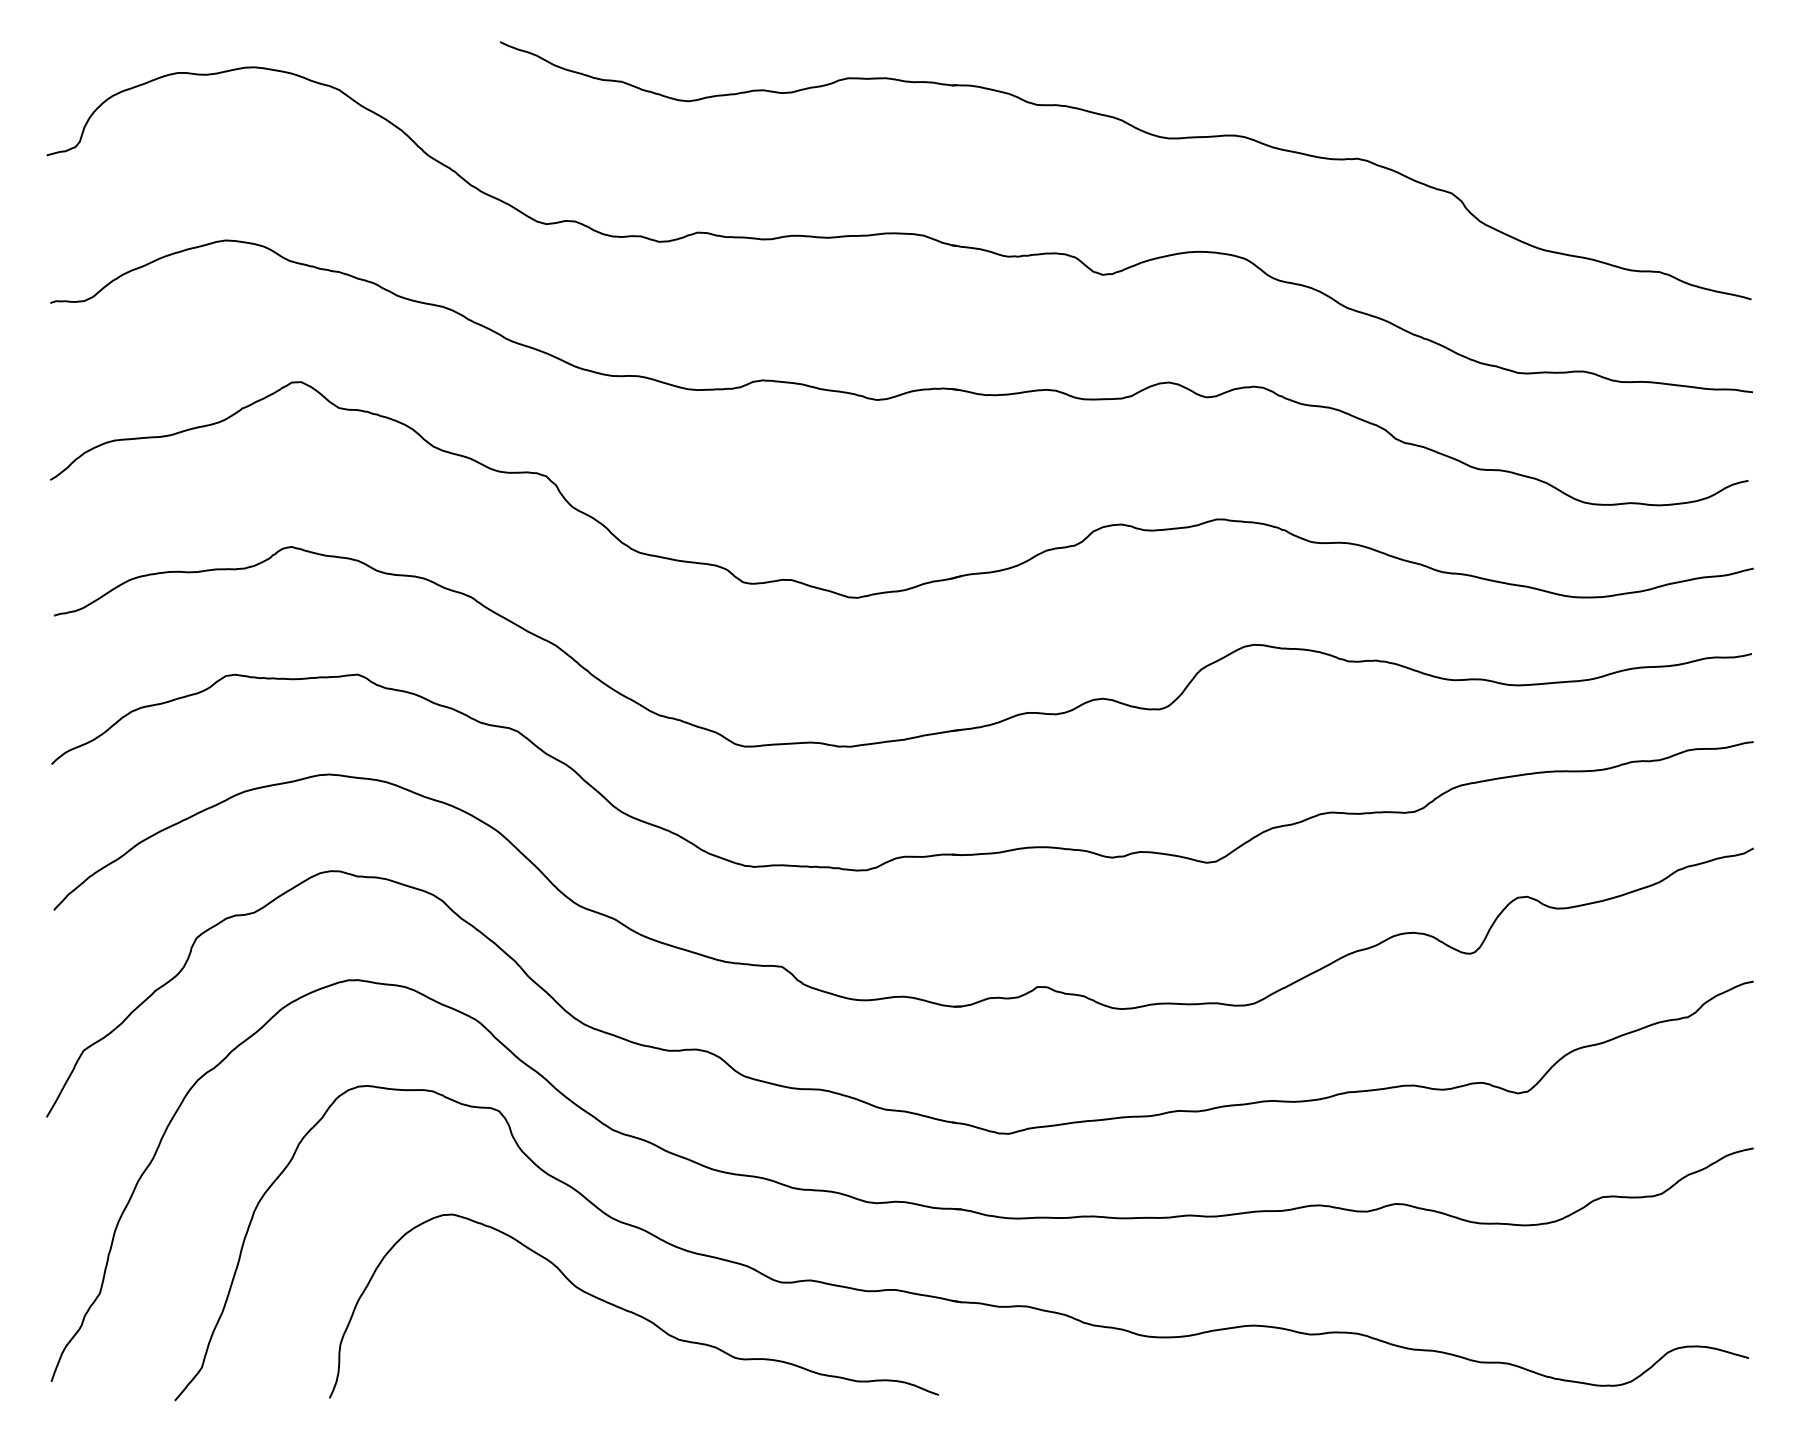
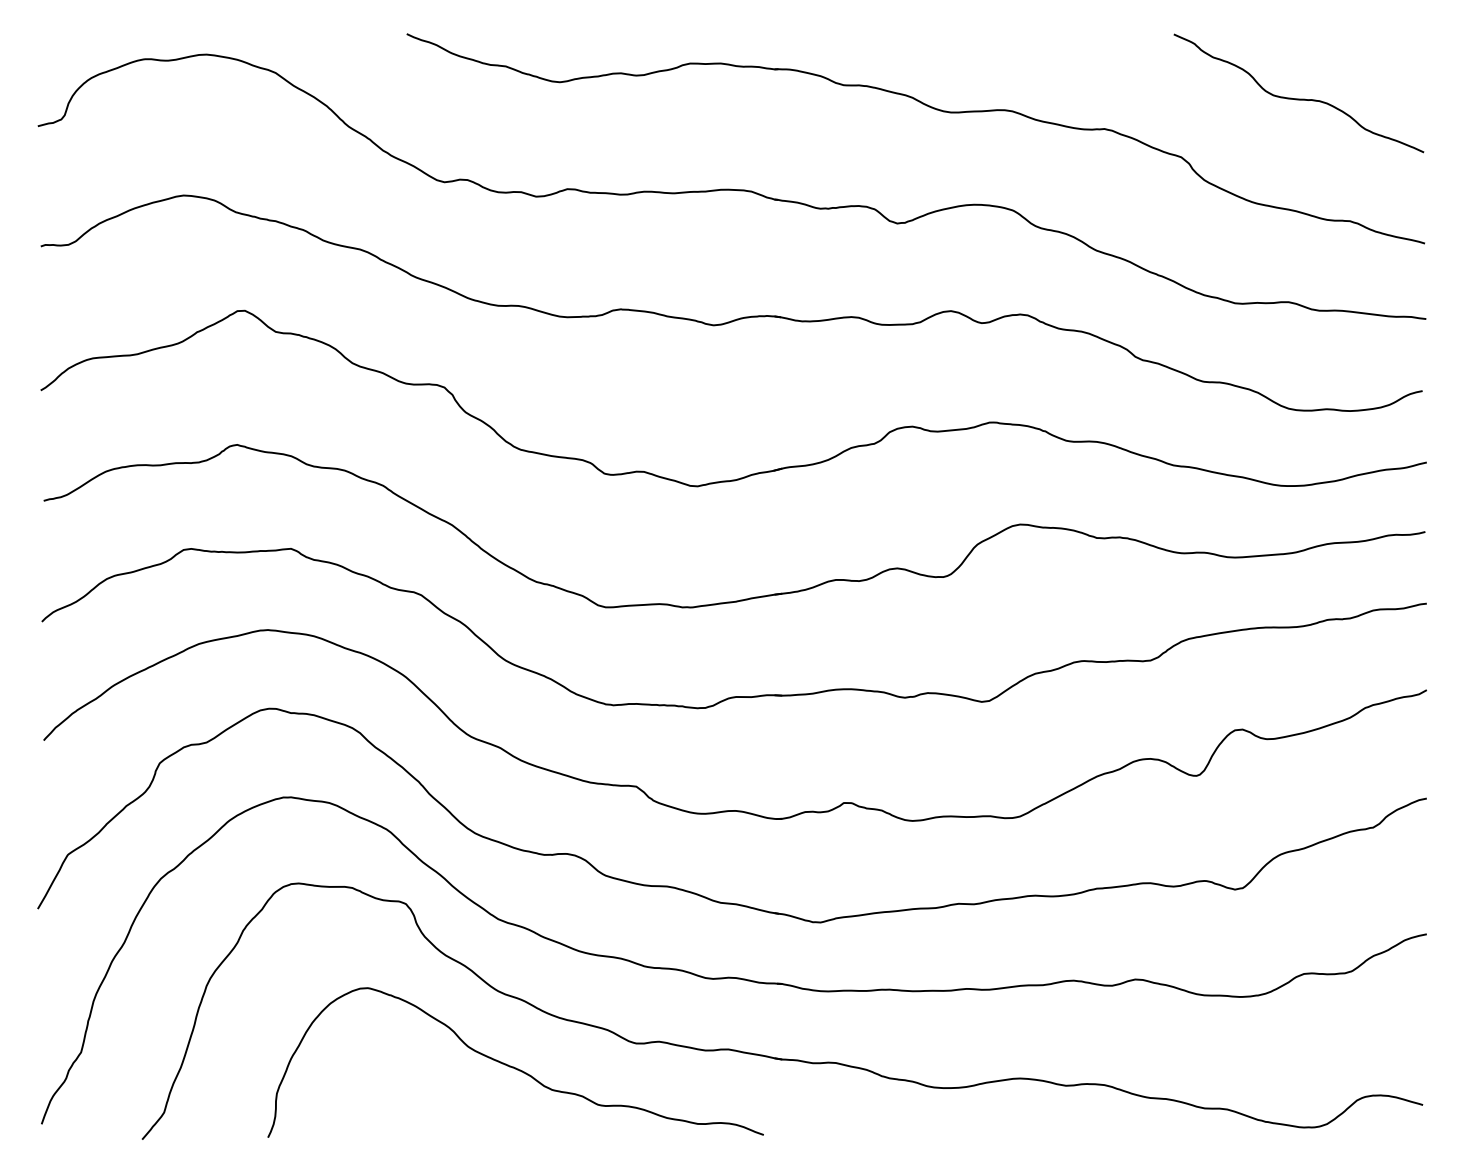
curve: (1596, 121) -> (1298, 98), added

